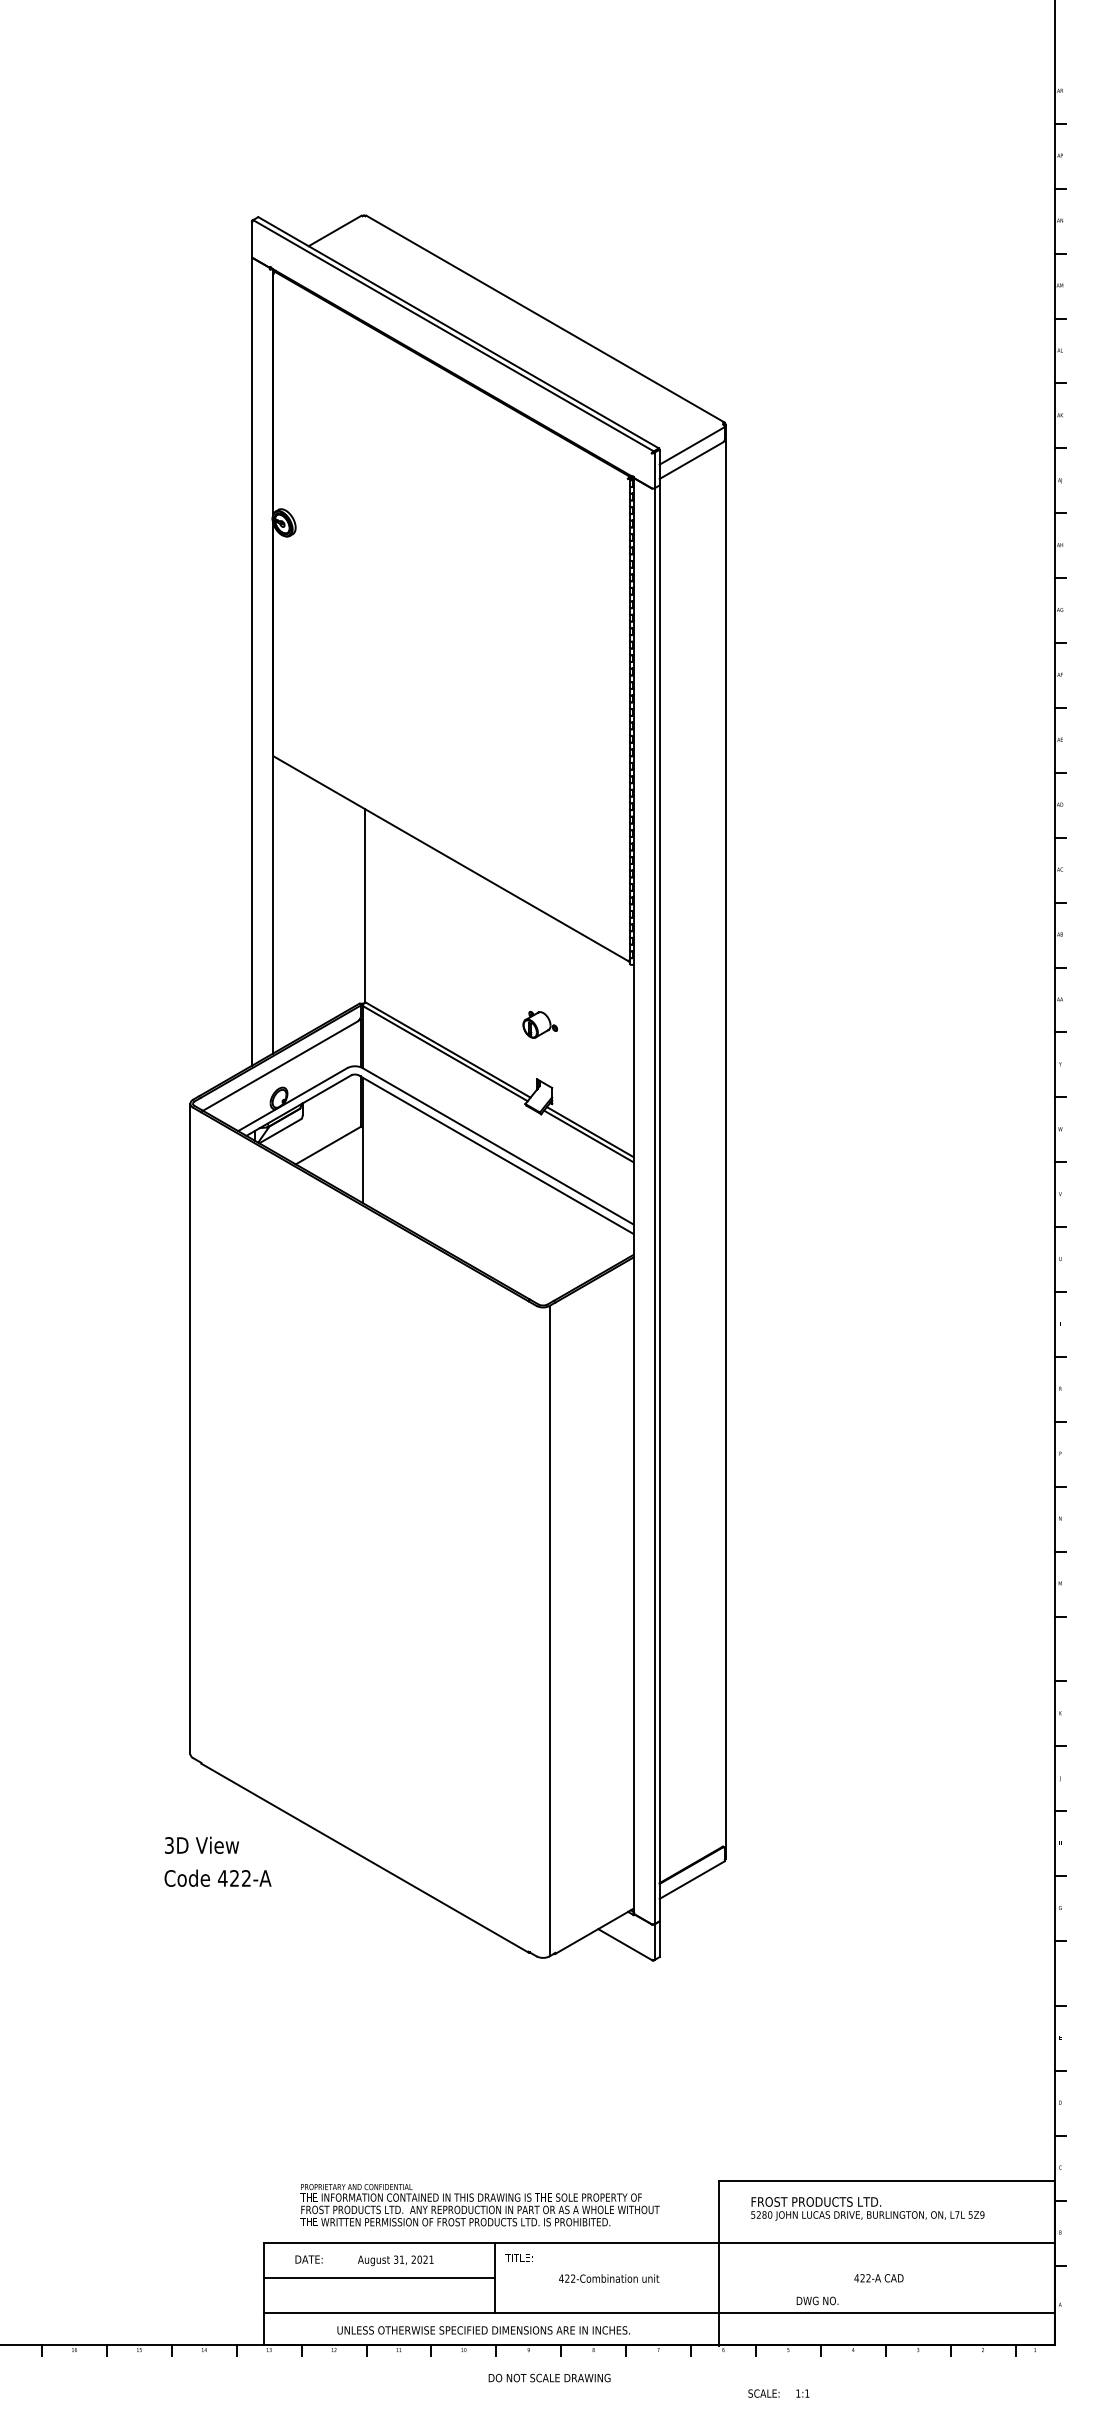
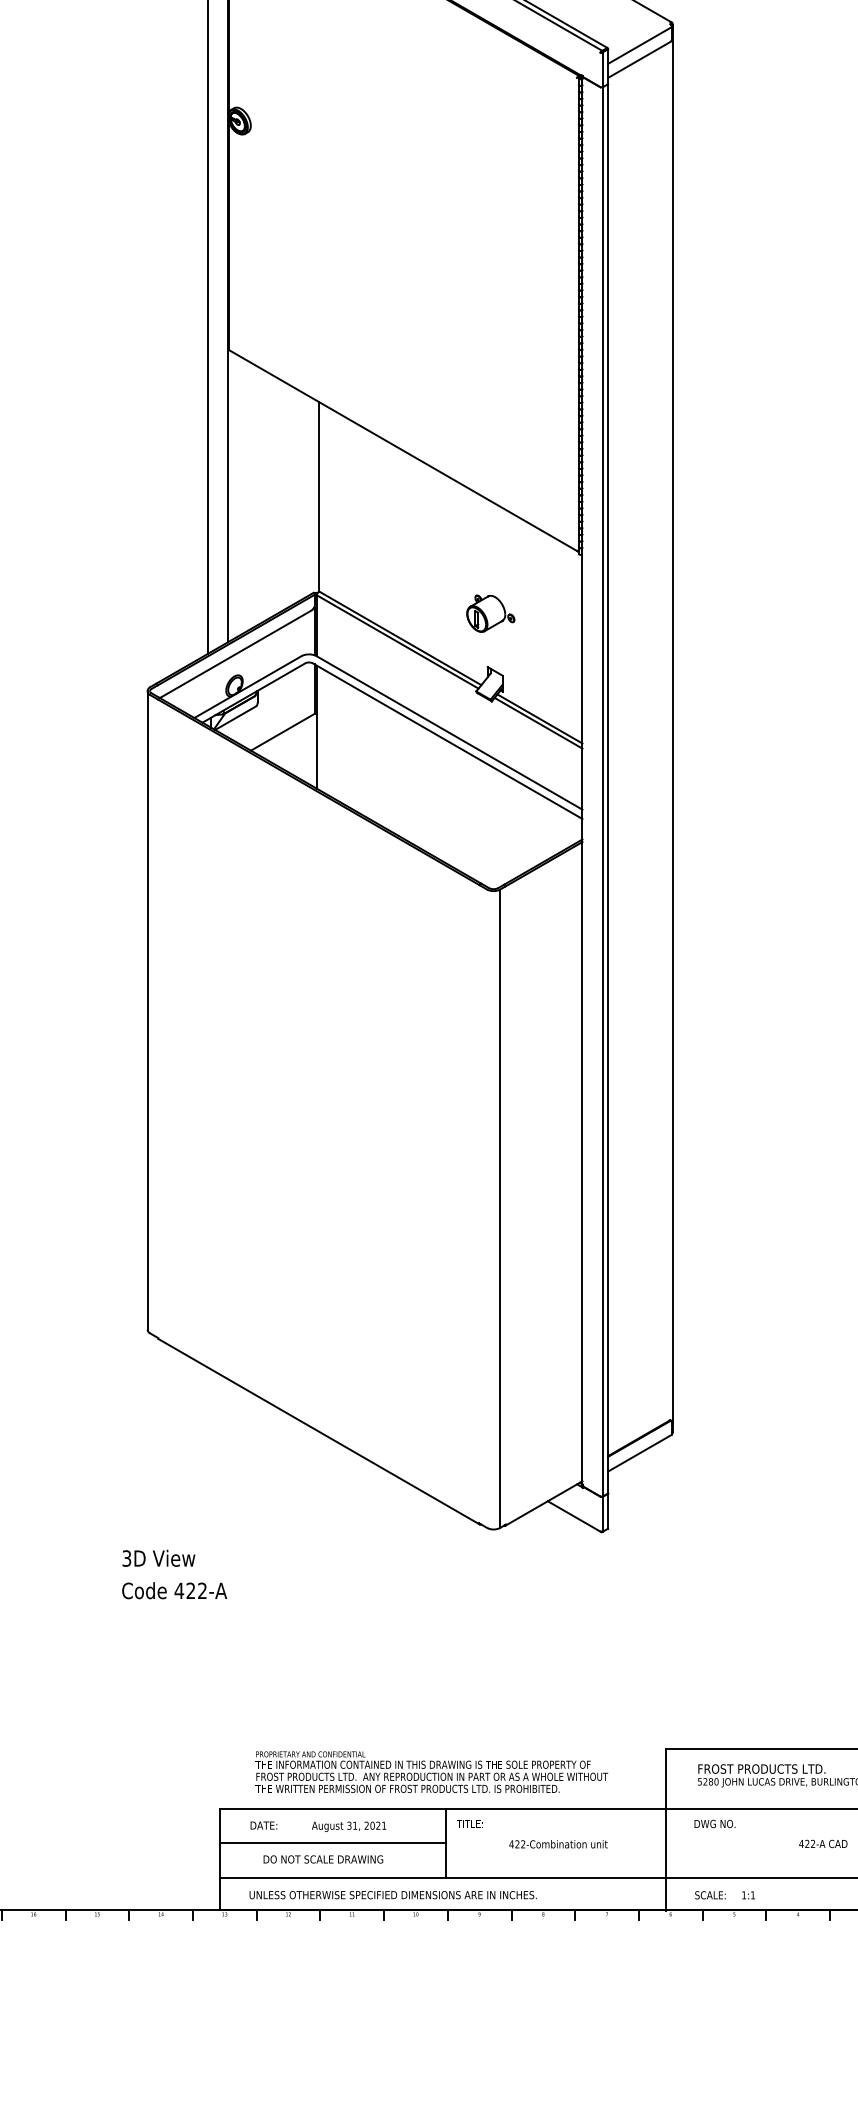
part: (540, 1024) -> (491, 613), size x1.43
text: (217, 1861) -> (174, 1574), moved
text: (817, 2300) -> (714, 1823), moved
text: (483, 2330) -> (392, 1895), moved
text: (549, 2377) -> (323, 1858), moved
text: (778, 2393) -> (724, 1895), moved

